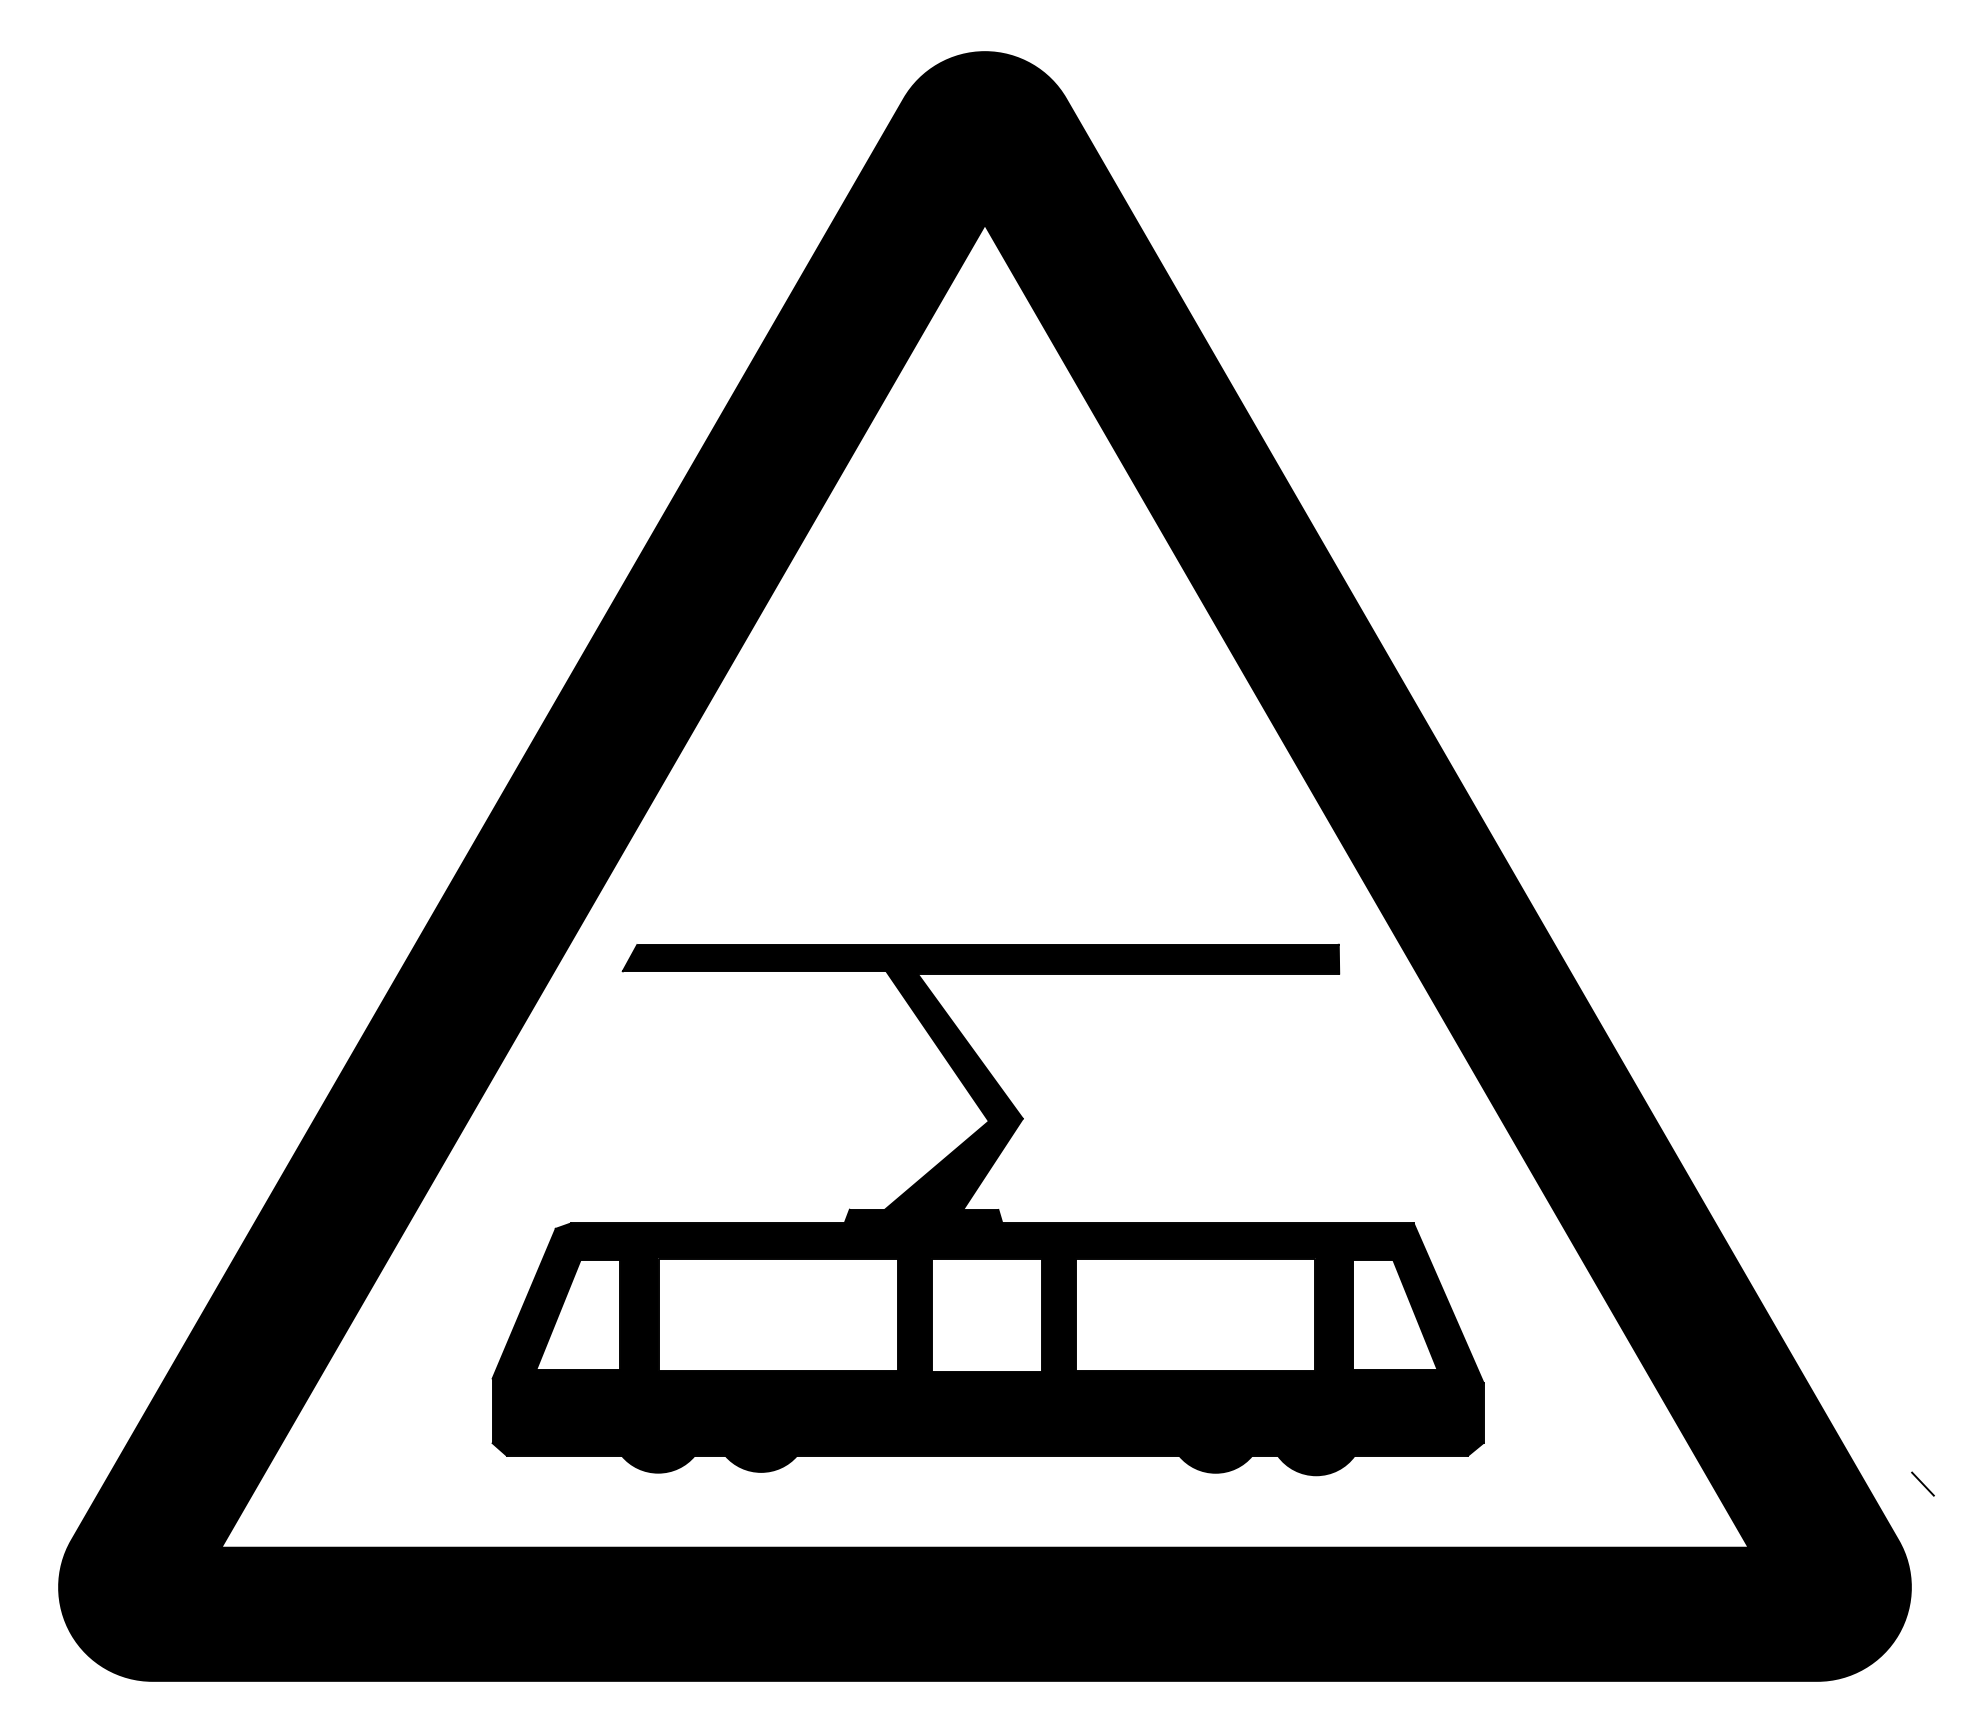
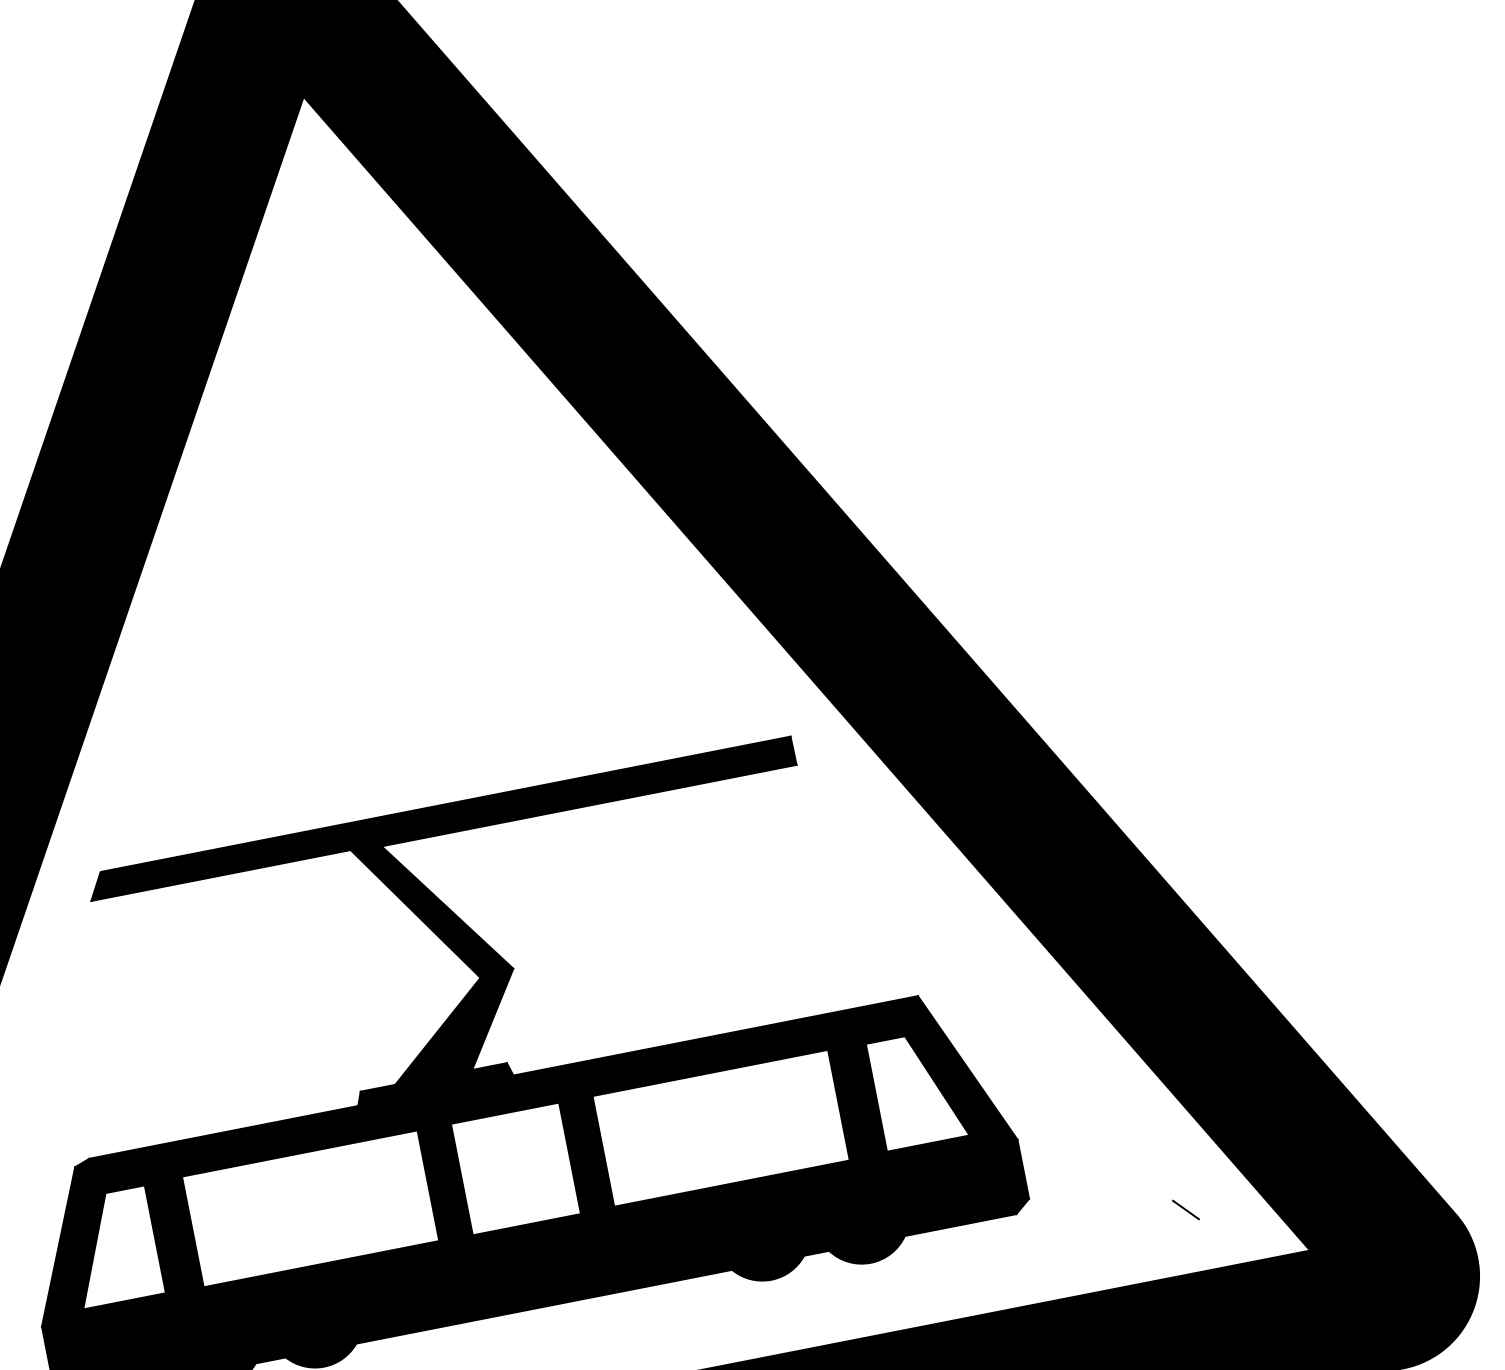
line: (1922, 1483) -> (1185, 1209), moved

